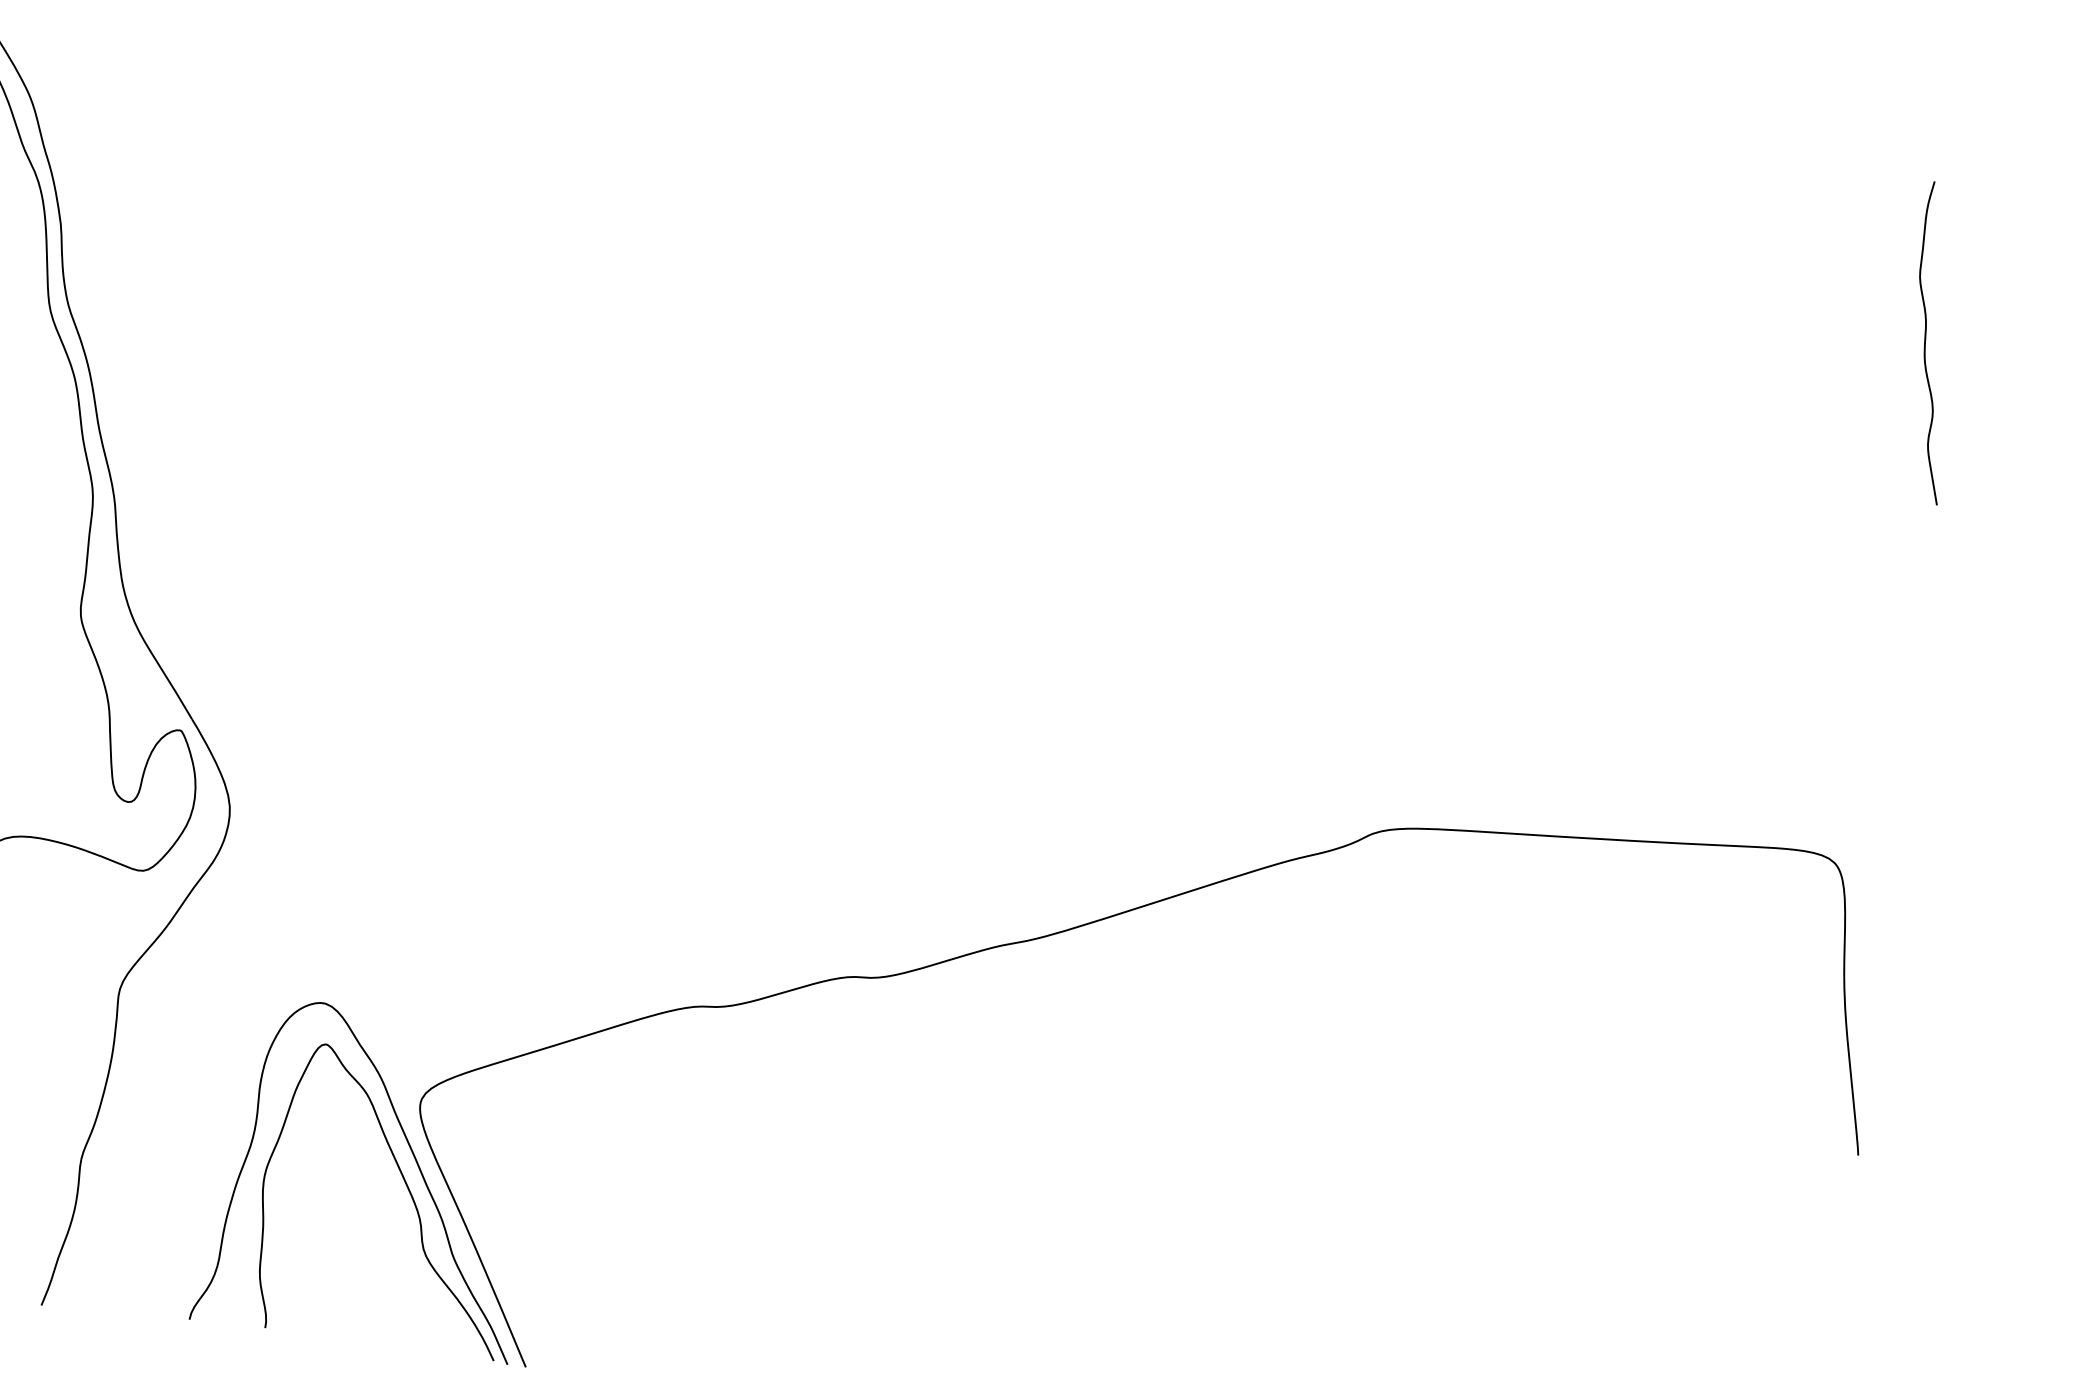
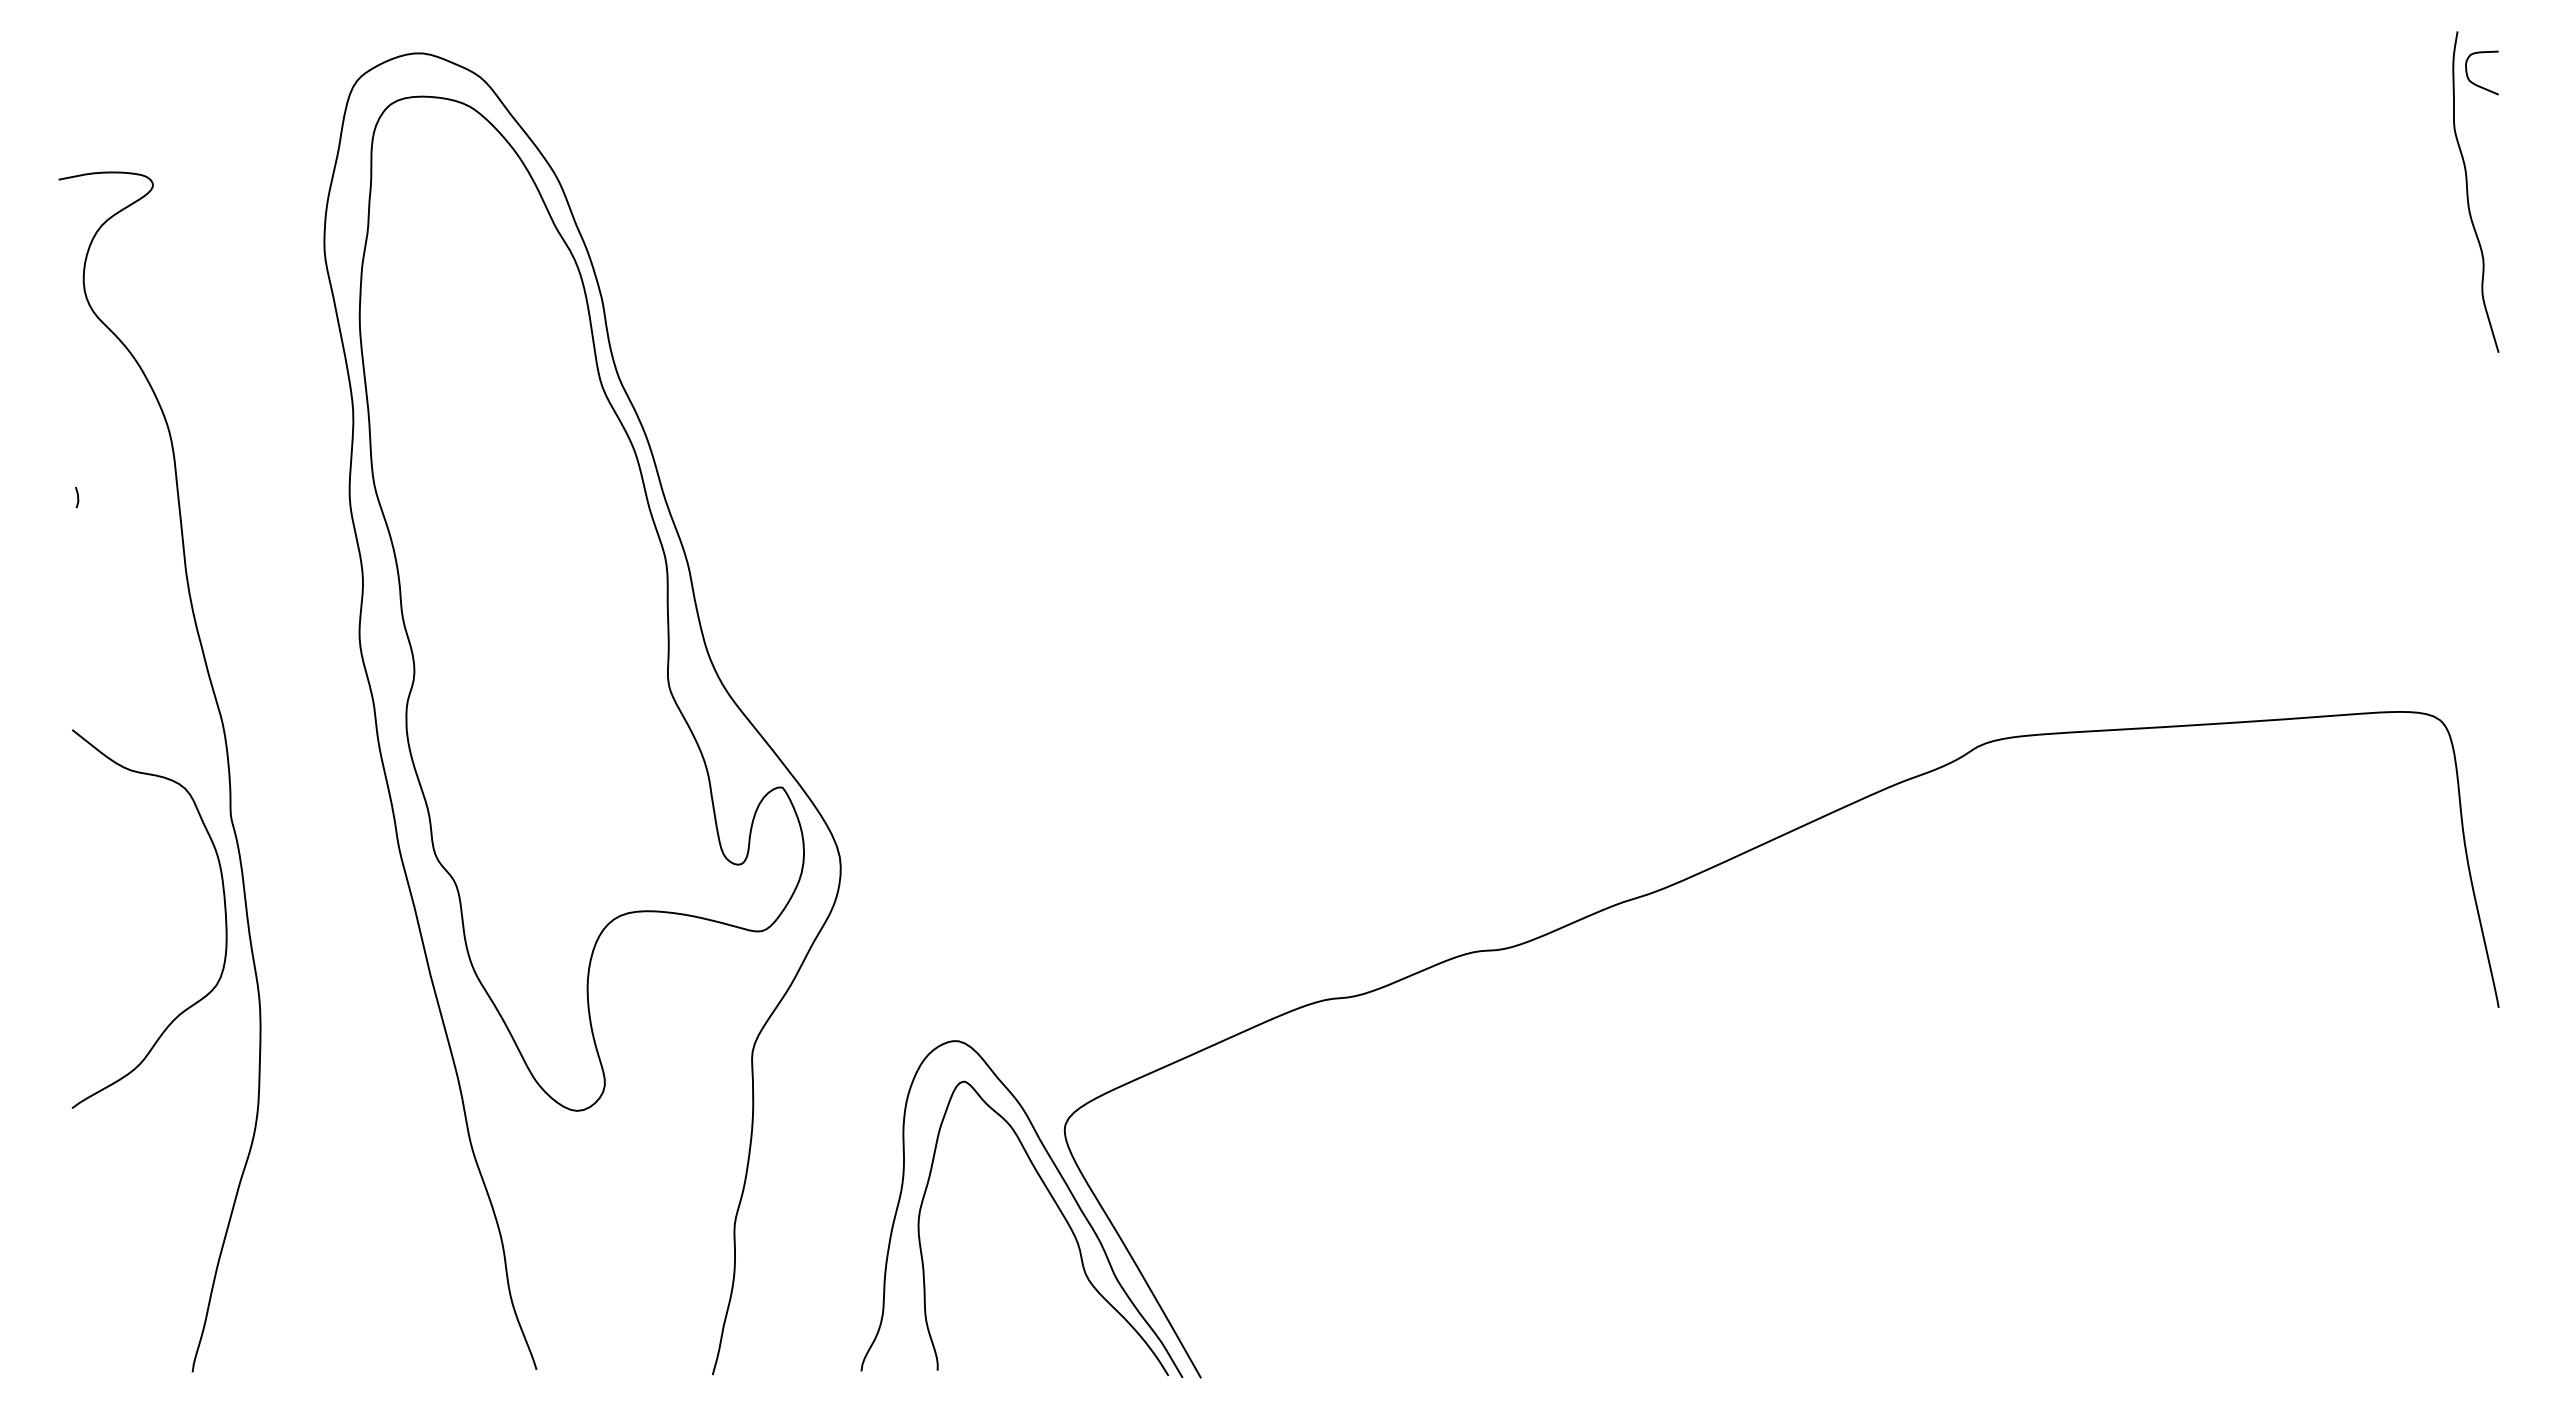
curve: (1946, 235) -> (2475, 83), added

